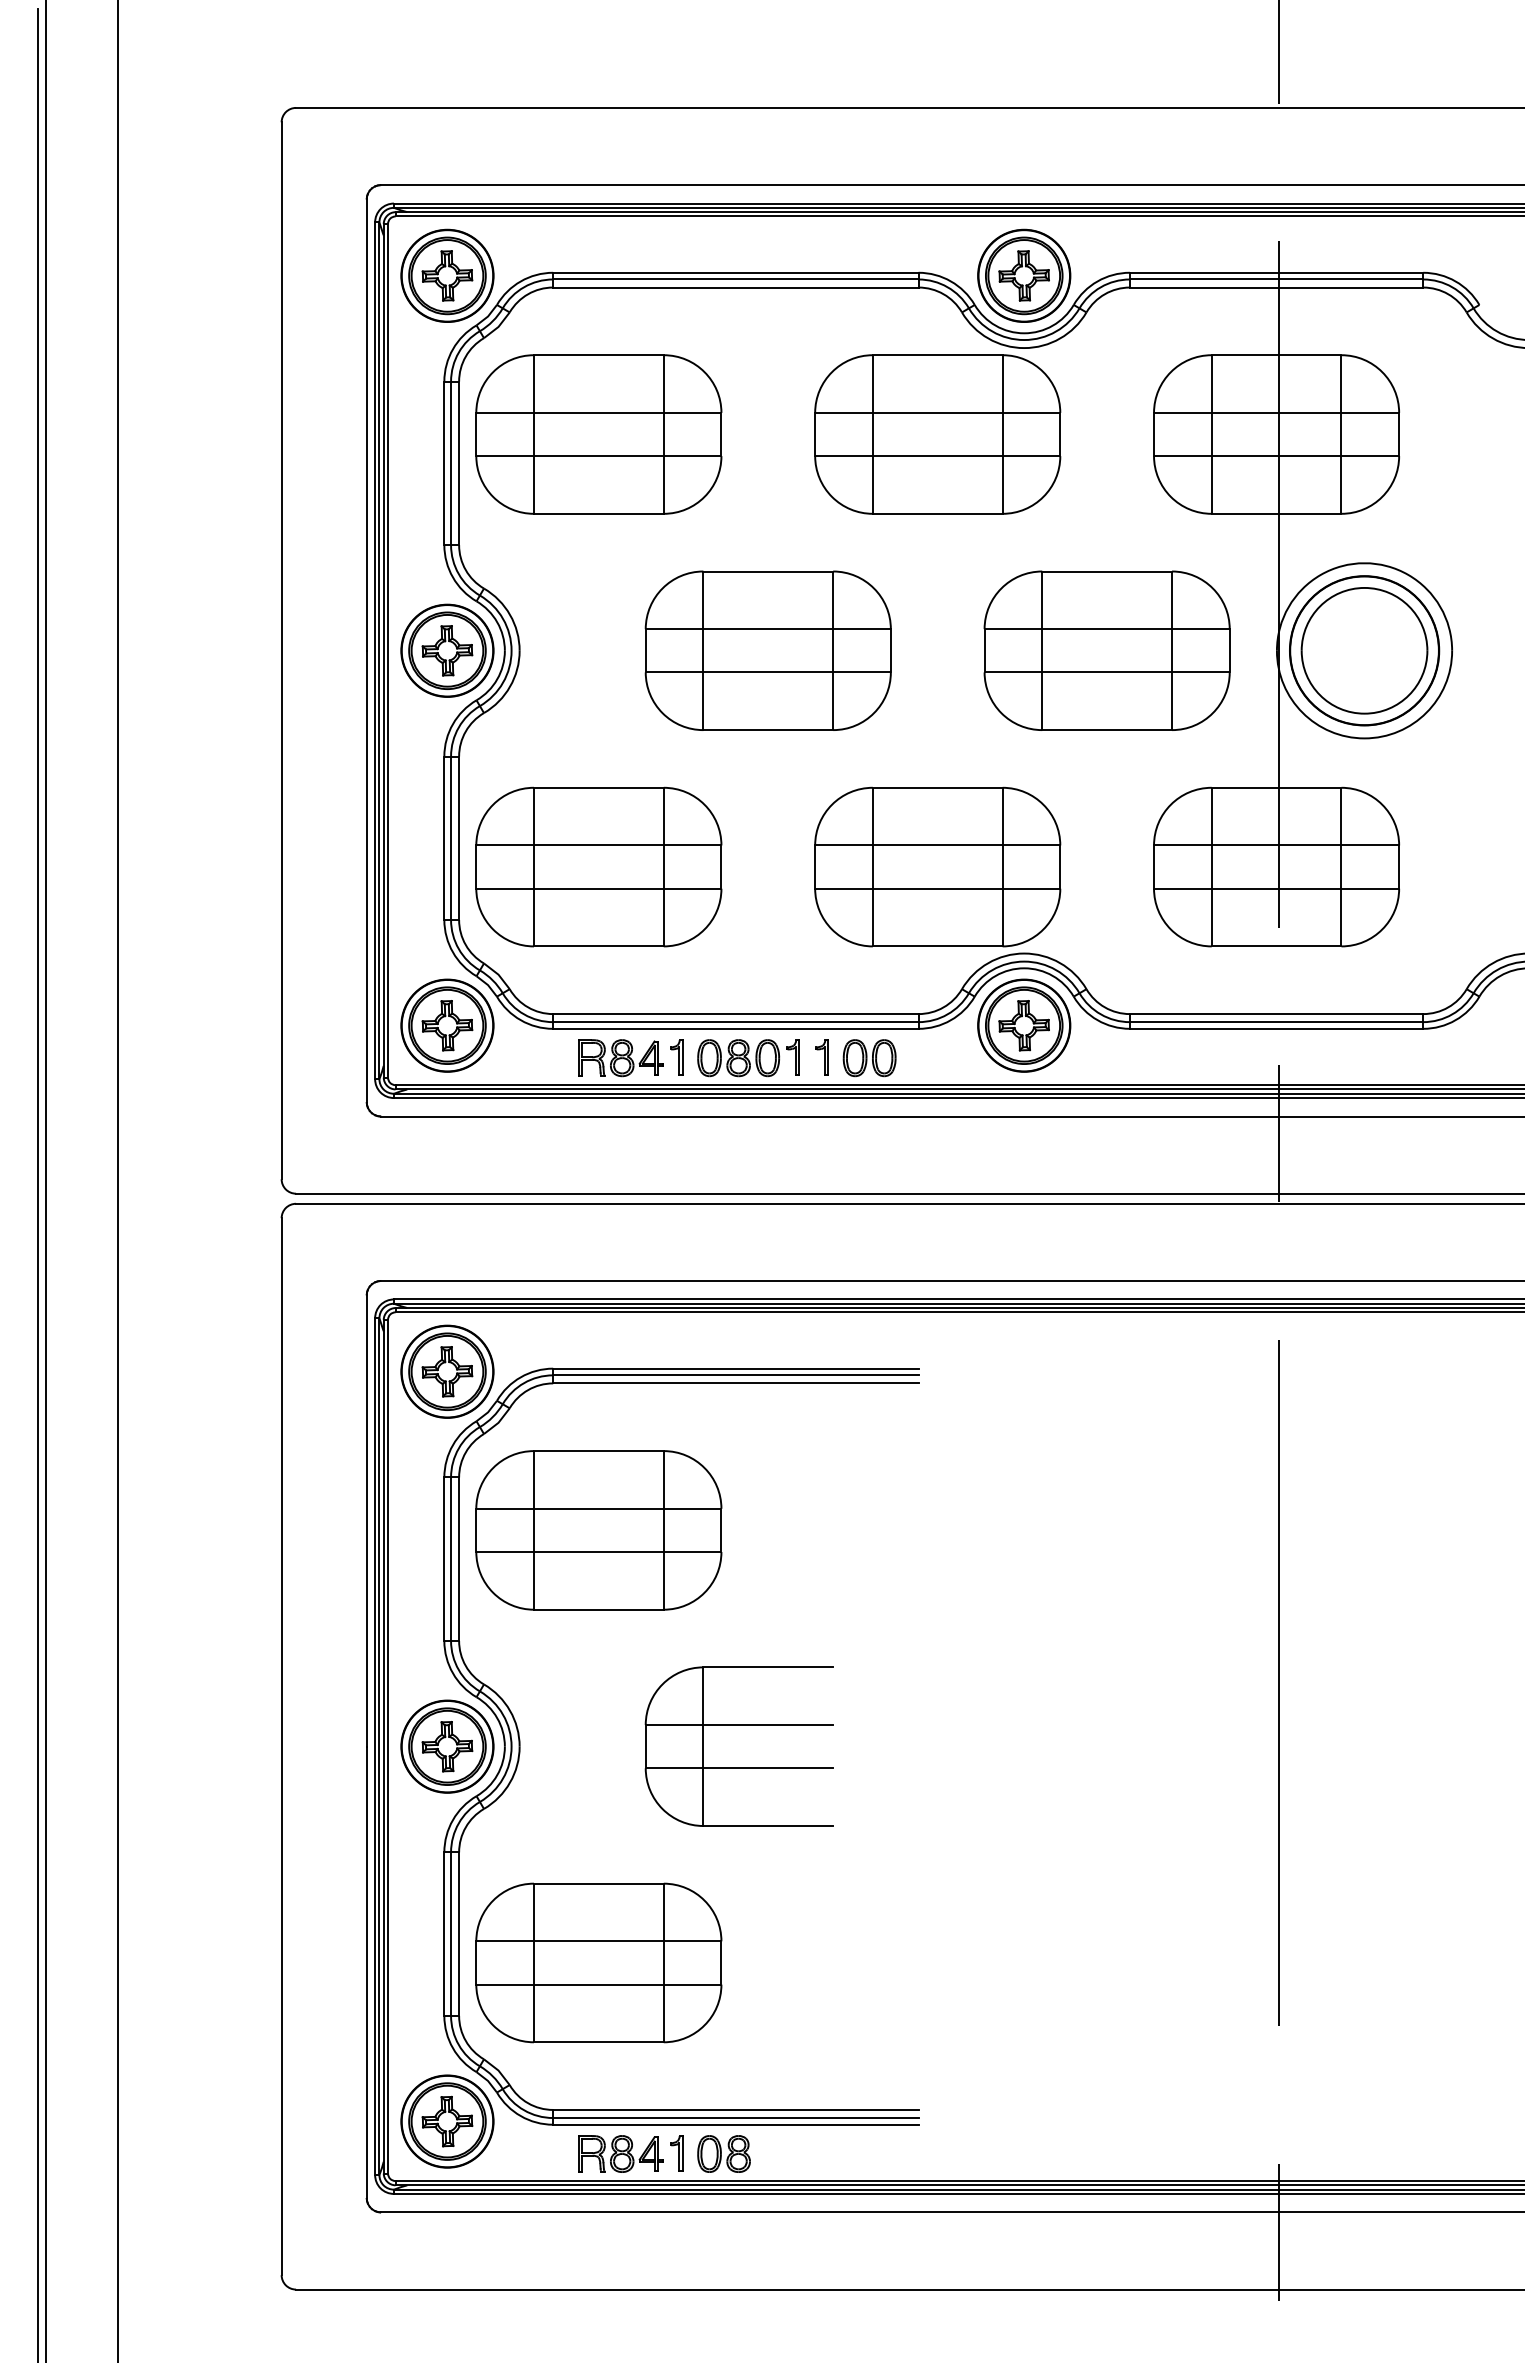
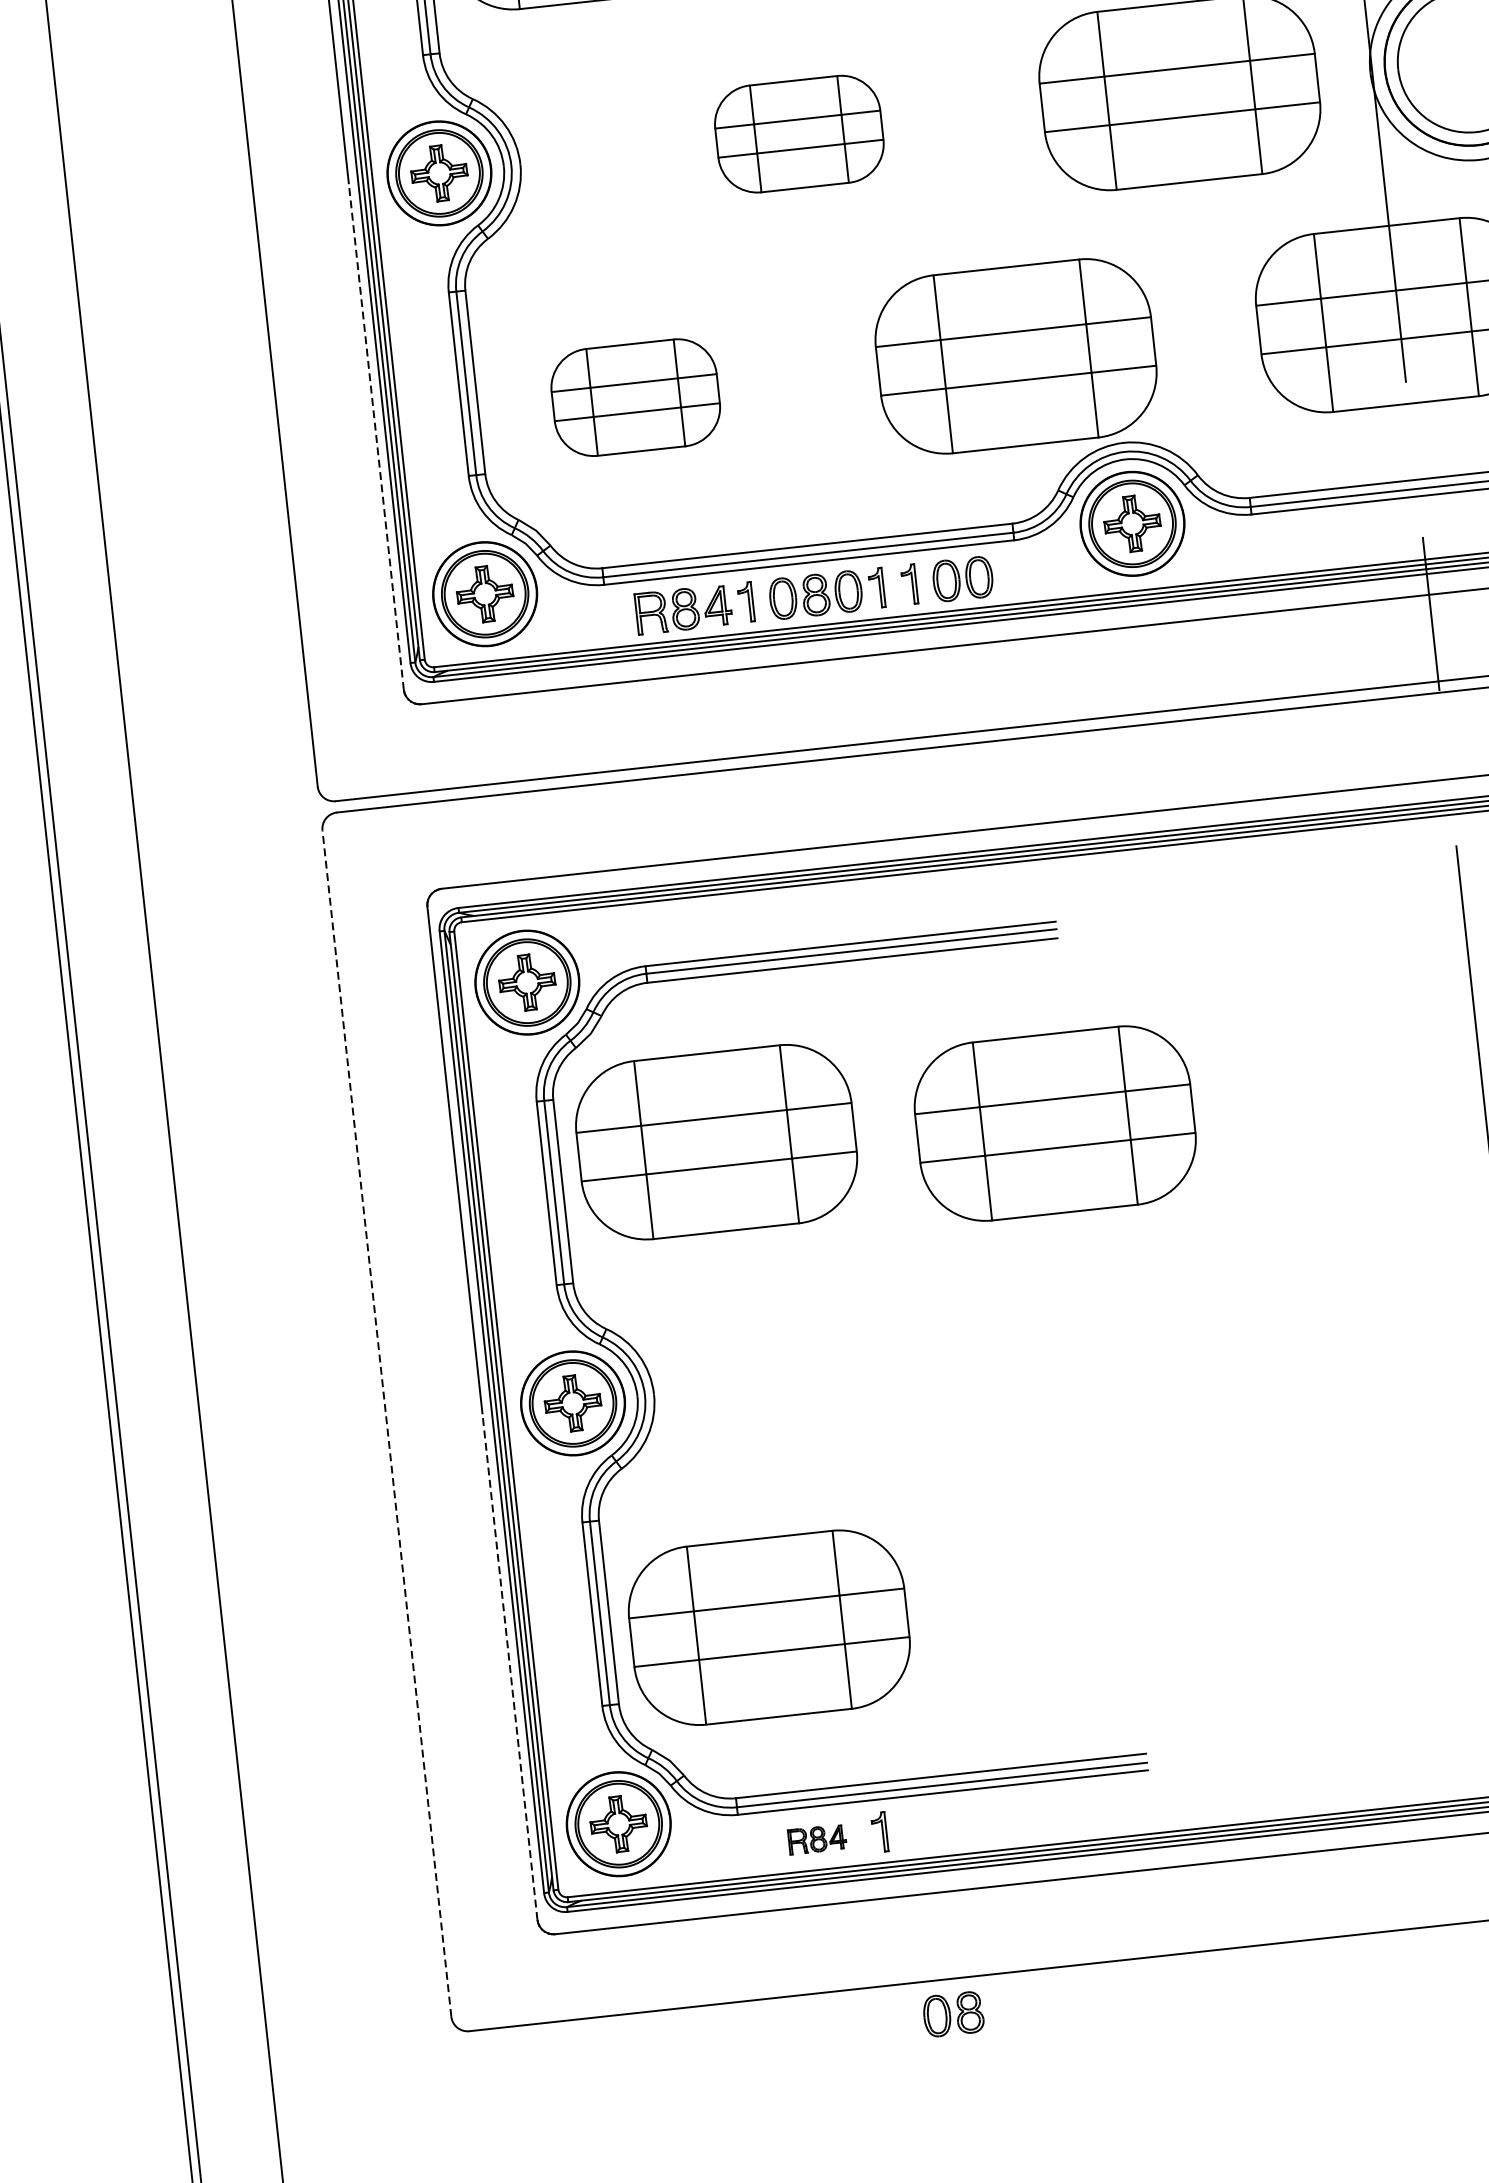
part: (767, 650) -> (798, 134), size x0.6
part: (598, 866) -> (635, 397), size x0.6
line: (366, 876) -> (376, 436), solid -> dashed
part: (898, 1546) -> (1054, 1123), added
part: (738, 1725) -> (897, 1344), removed
line: (281, 1746) -> (386, 1423), solid -> dashed
line: (366, 1972) -> (509, 1666), solid -> dashed
part: (620, 2153) -> (816, 1838), size x0.6
part: (723, 2153) -> (952, 2013), moved

